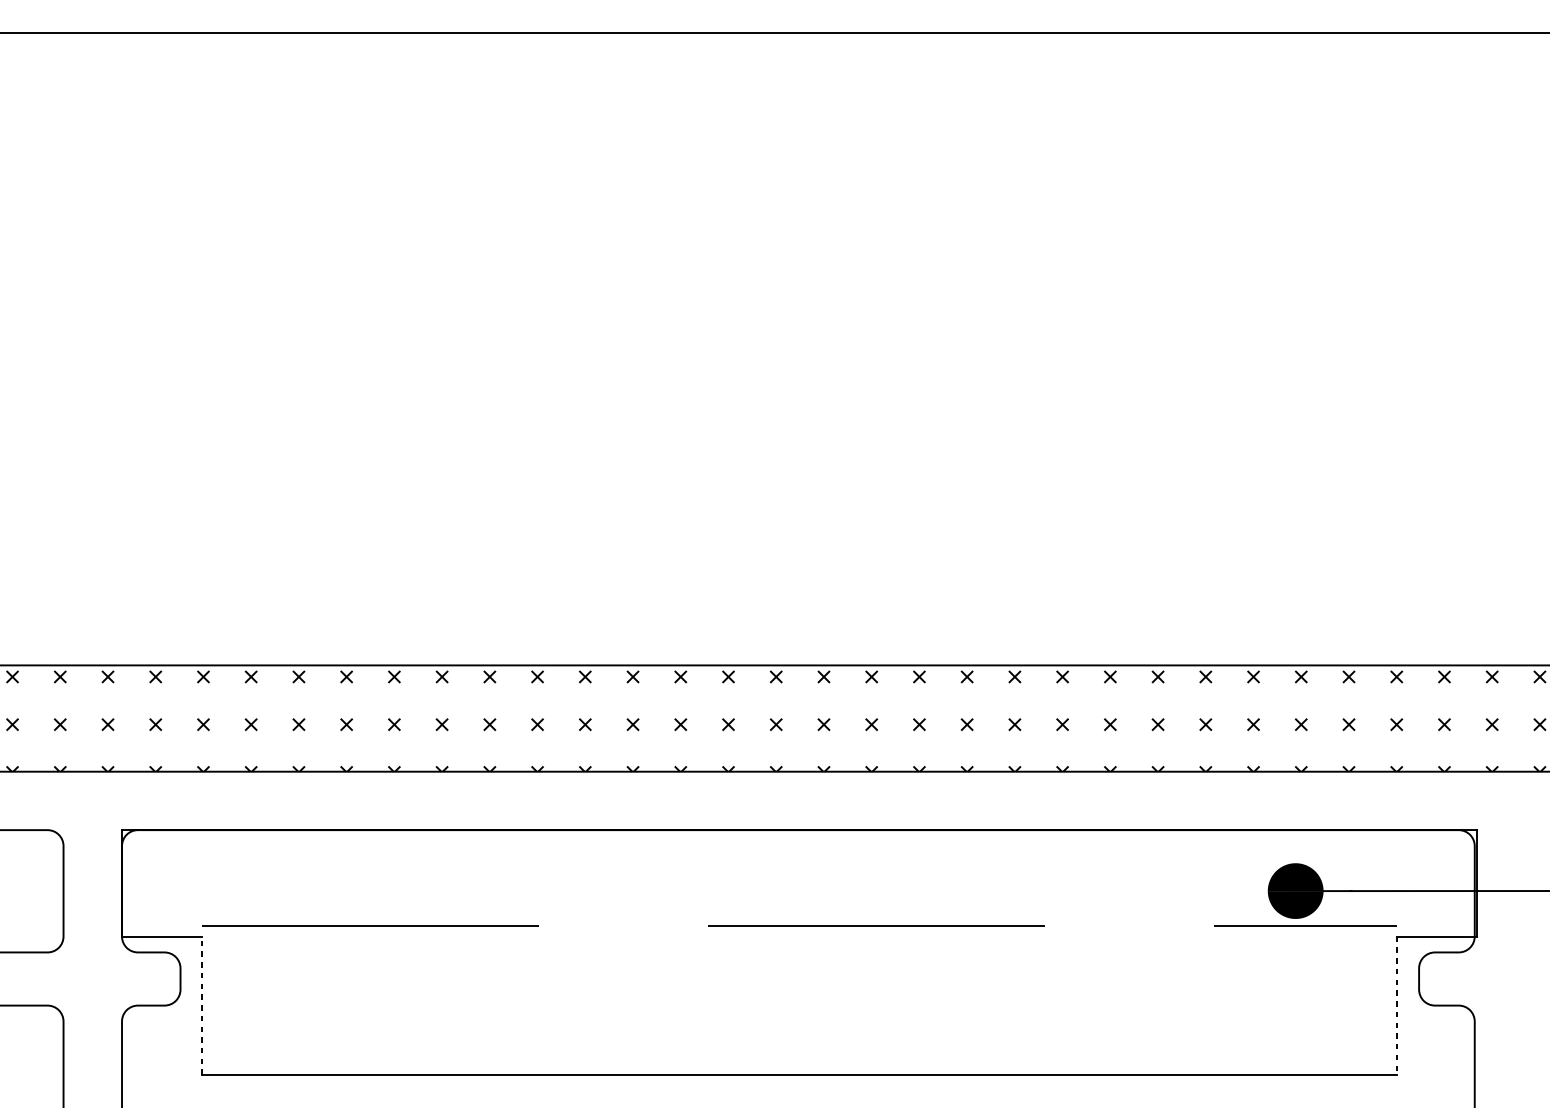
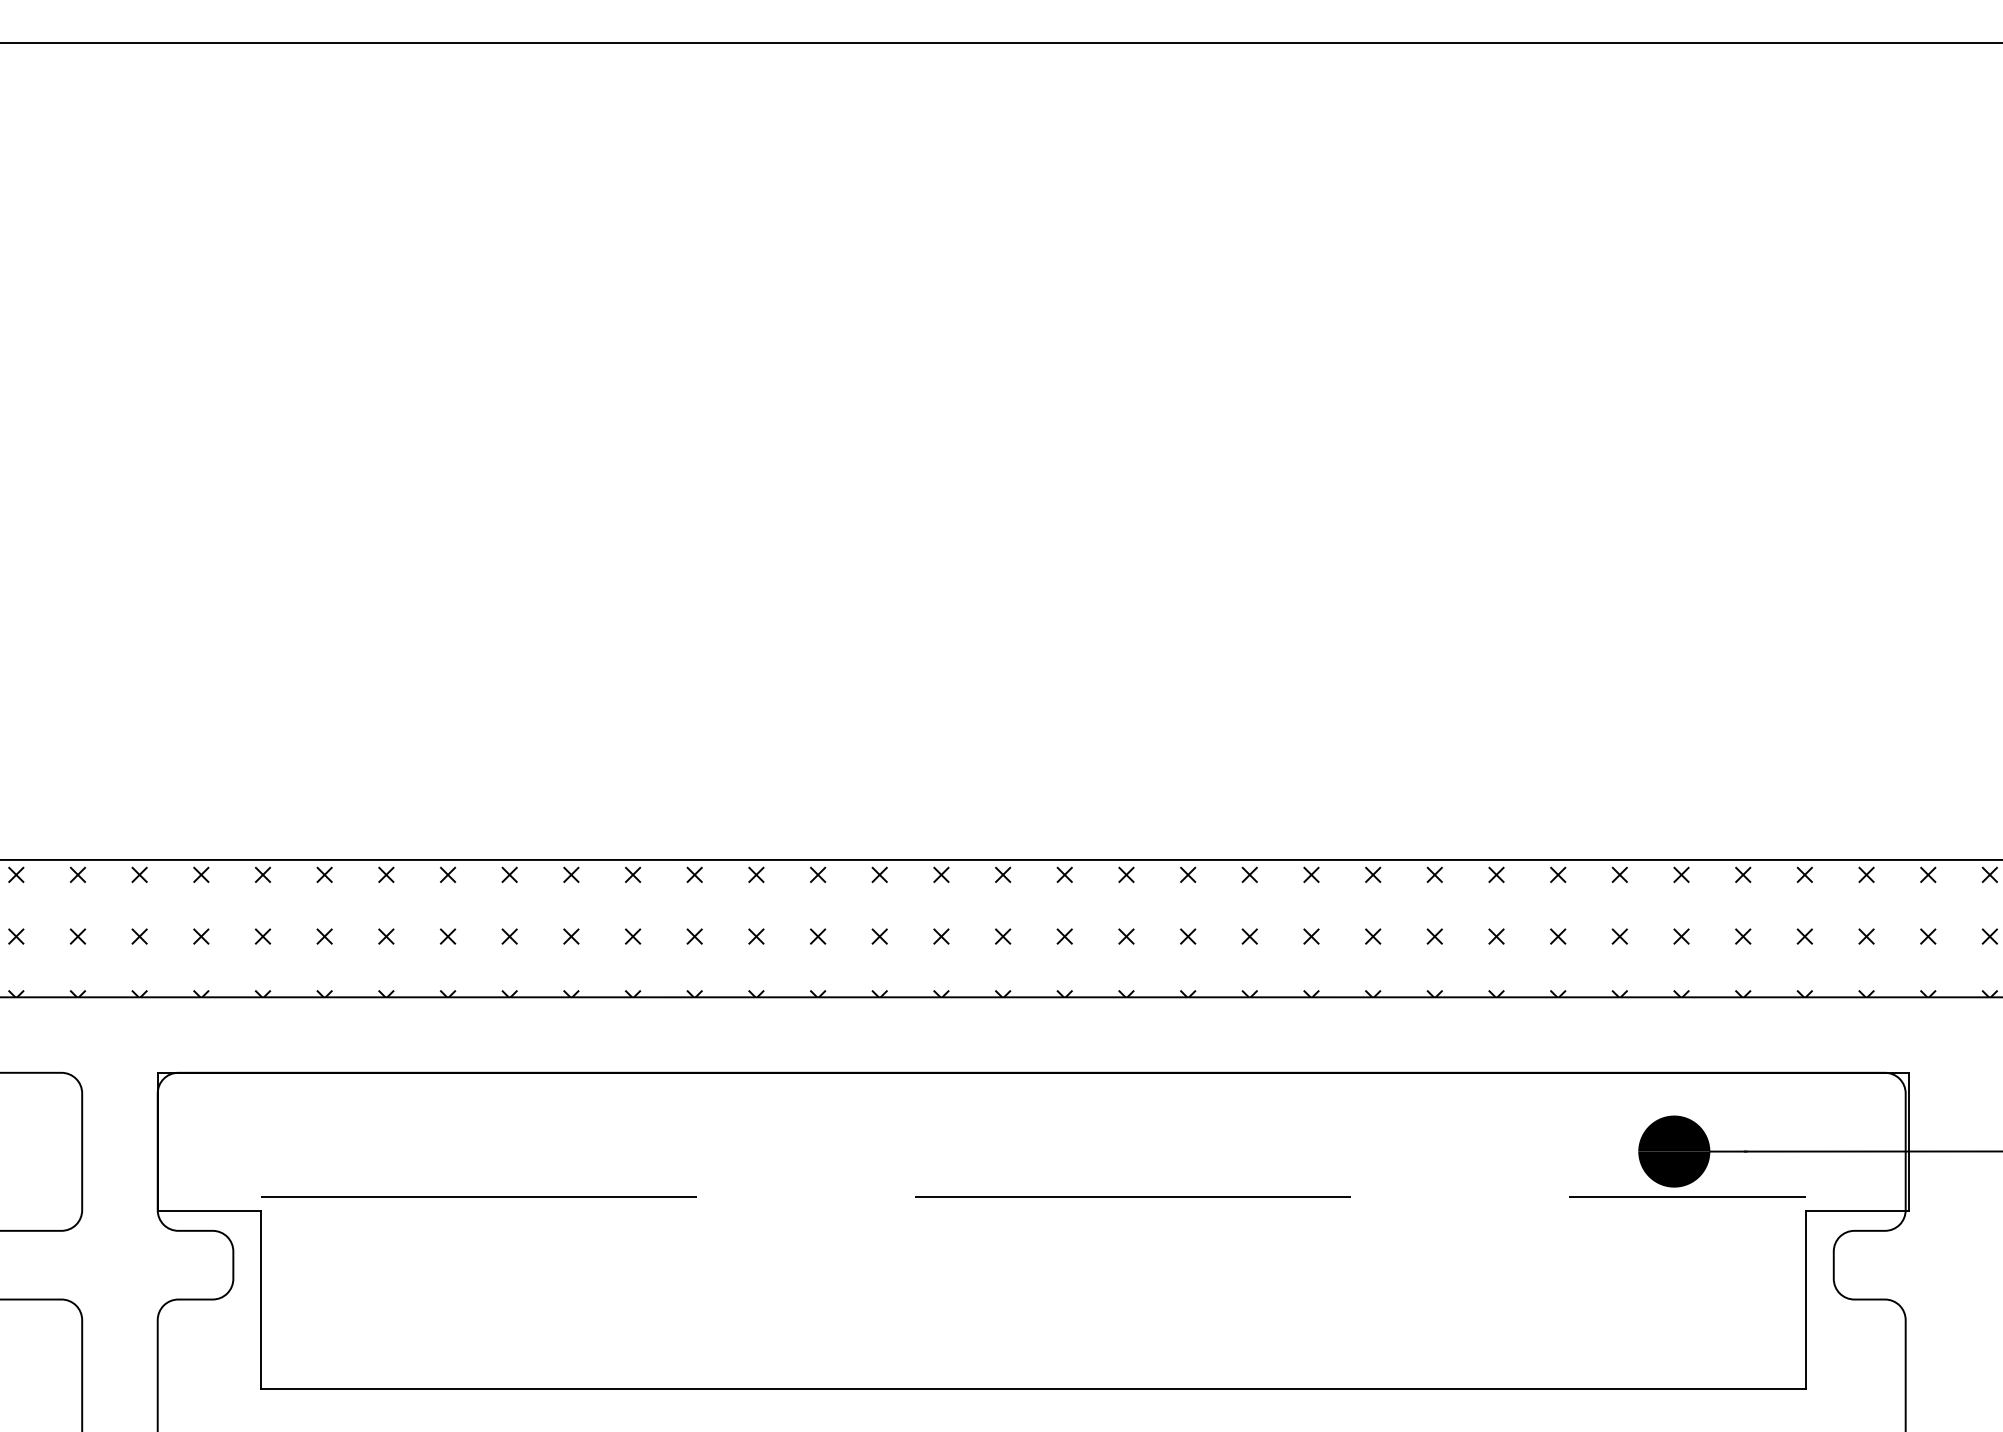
line: (201, 1005) -> (260, 1299), dashed -> solid
line: (1397, 1006) -> (1805, 1300), dashed -> solid

